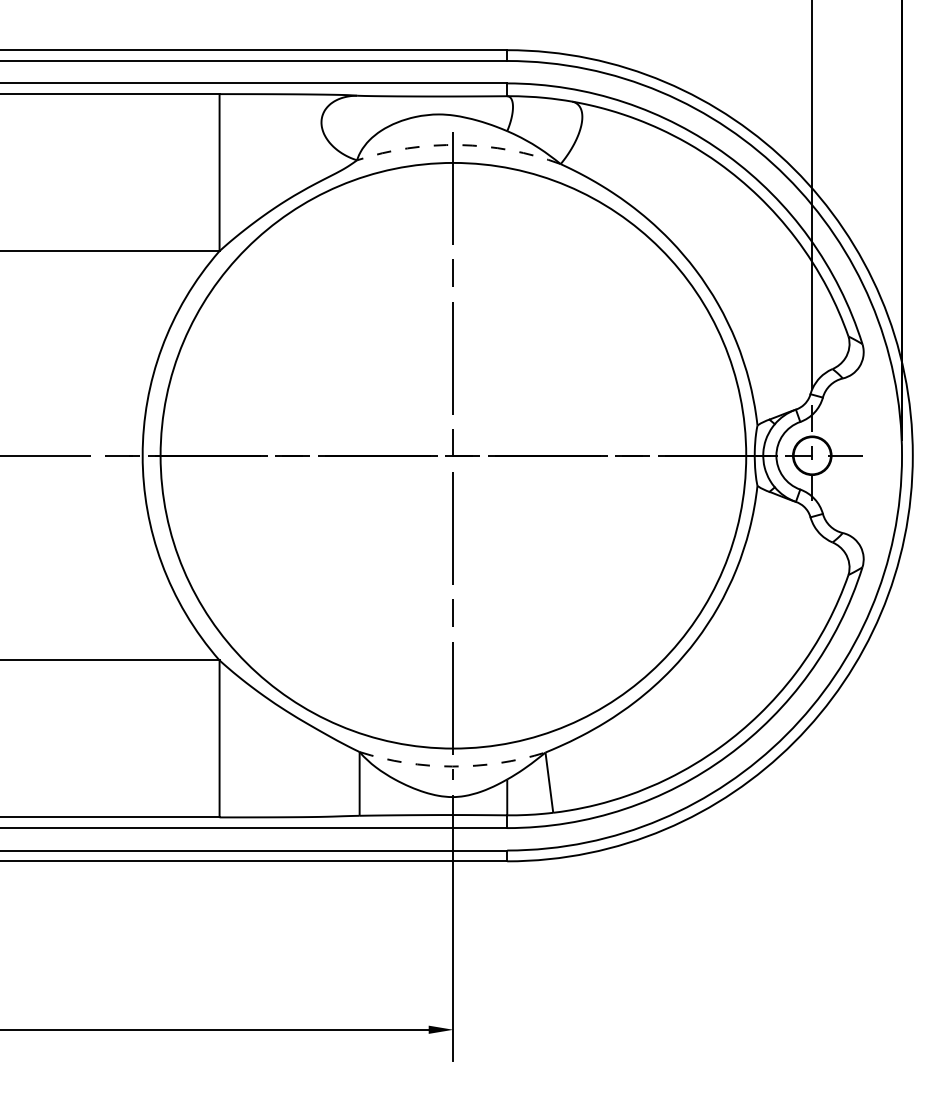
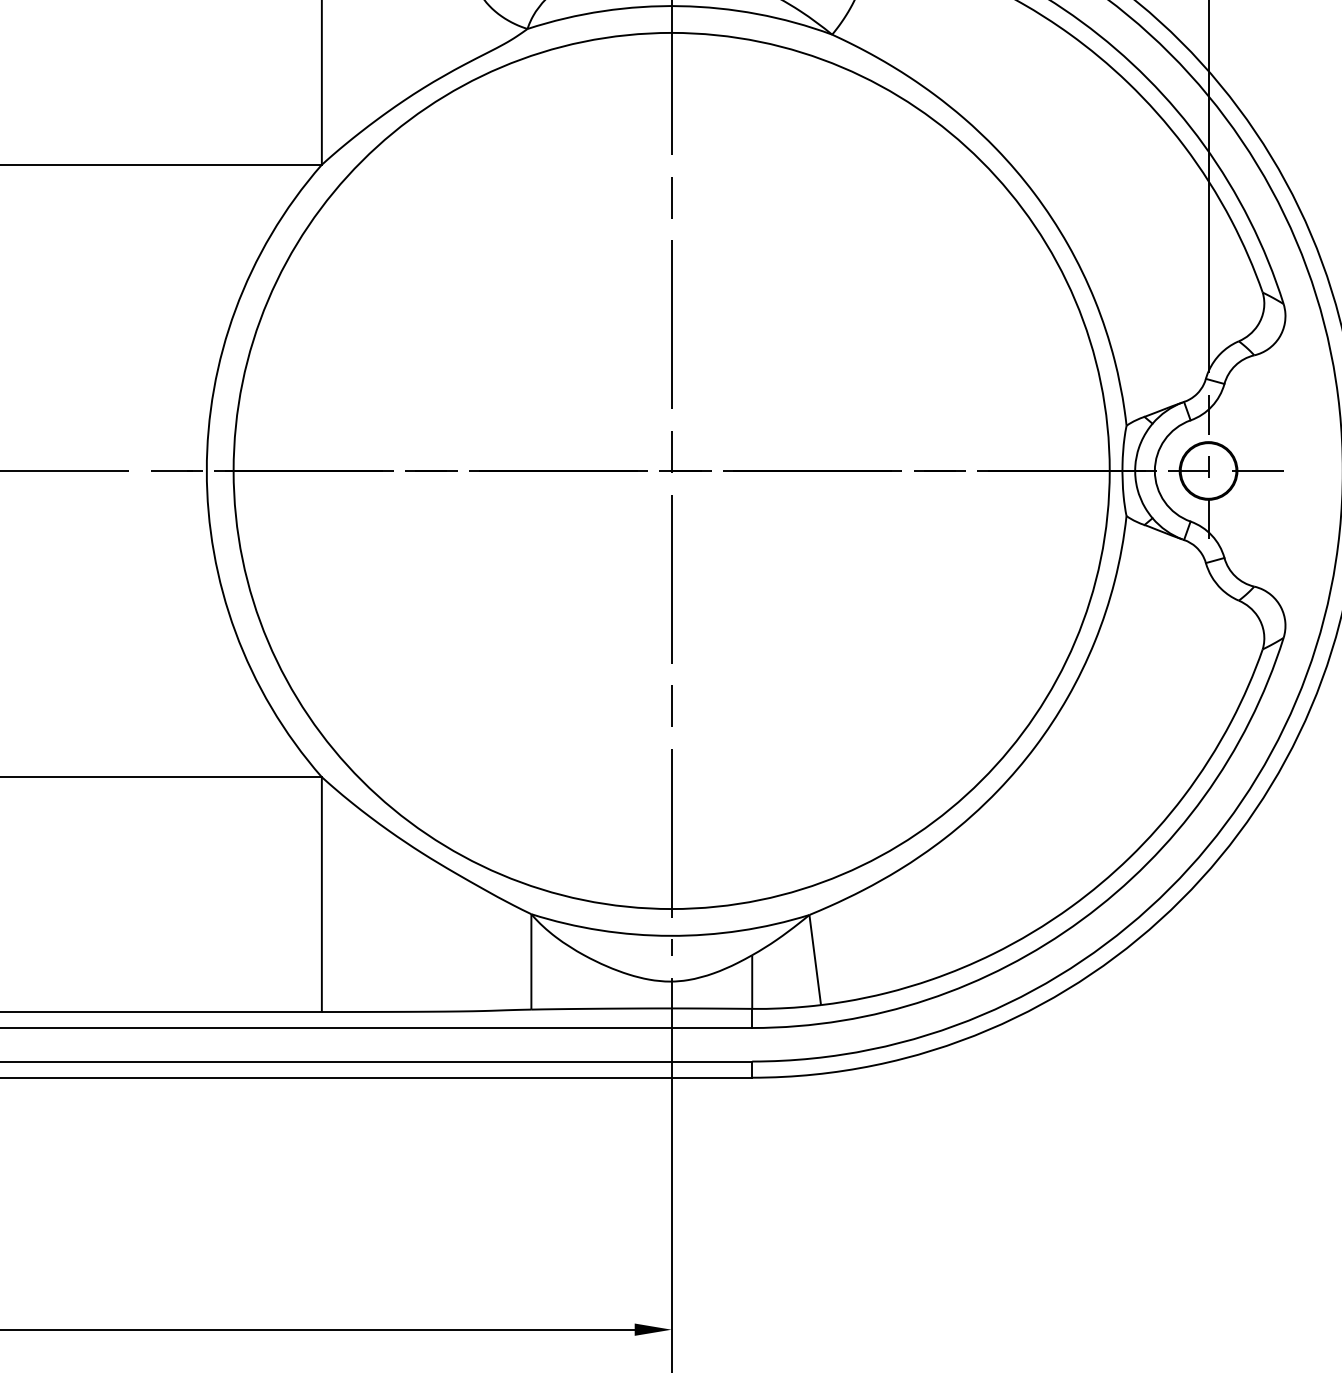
arc: (459, 145) -> (680, 6), dashed -> solid
arc: (452, 766) -> (670, 935), dashed -> solid

